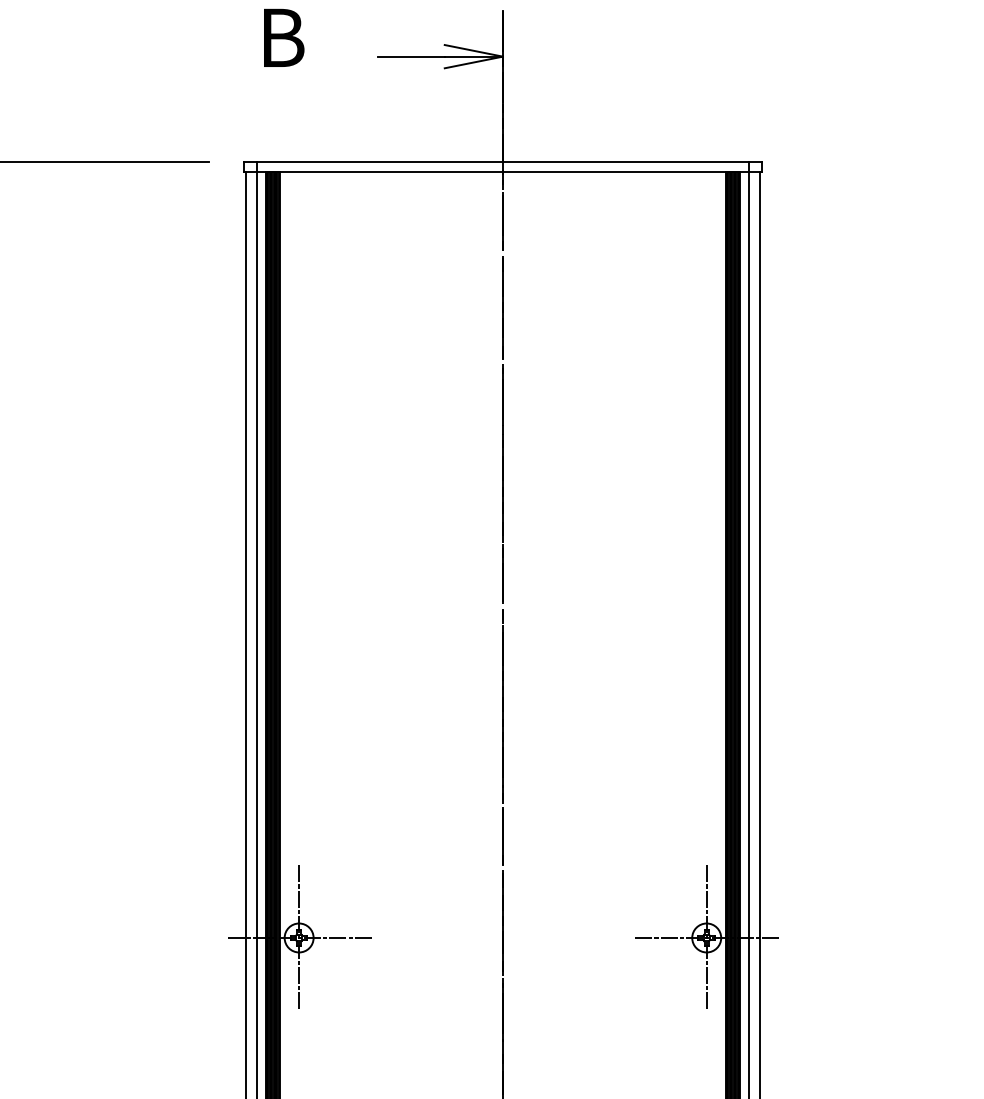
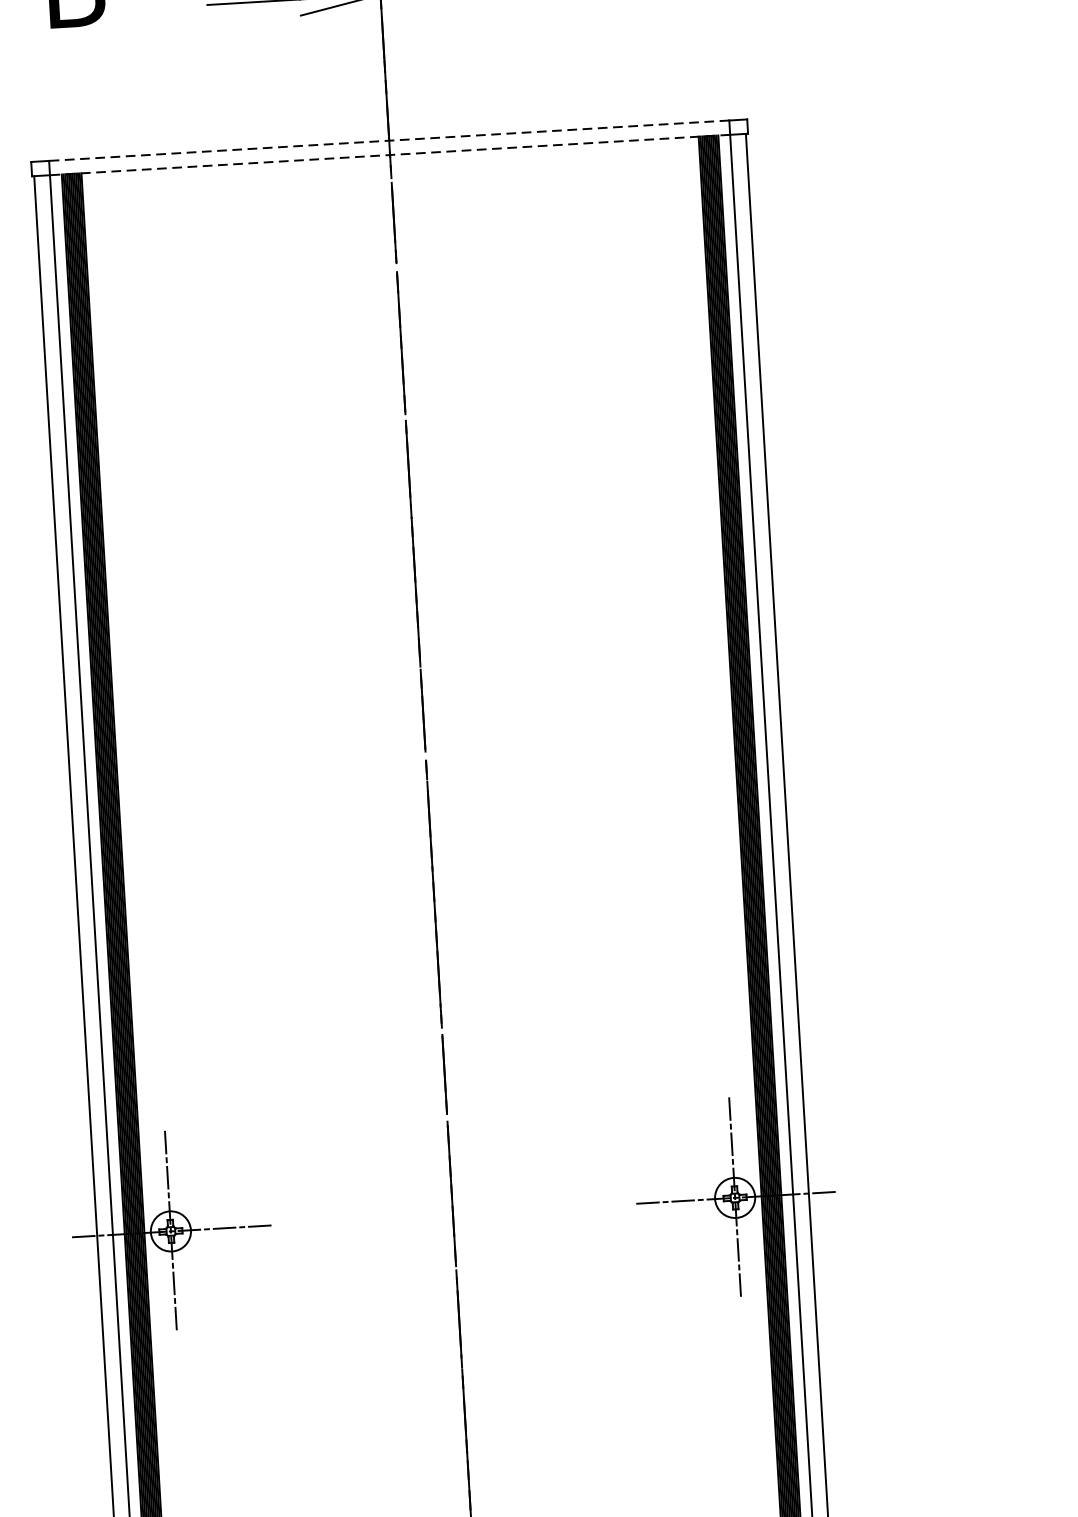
line: (502, 162) -> (388, 141), solid -> dashed
line: (502, 172) -> (389, 155), solid -> dashed

